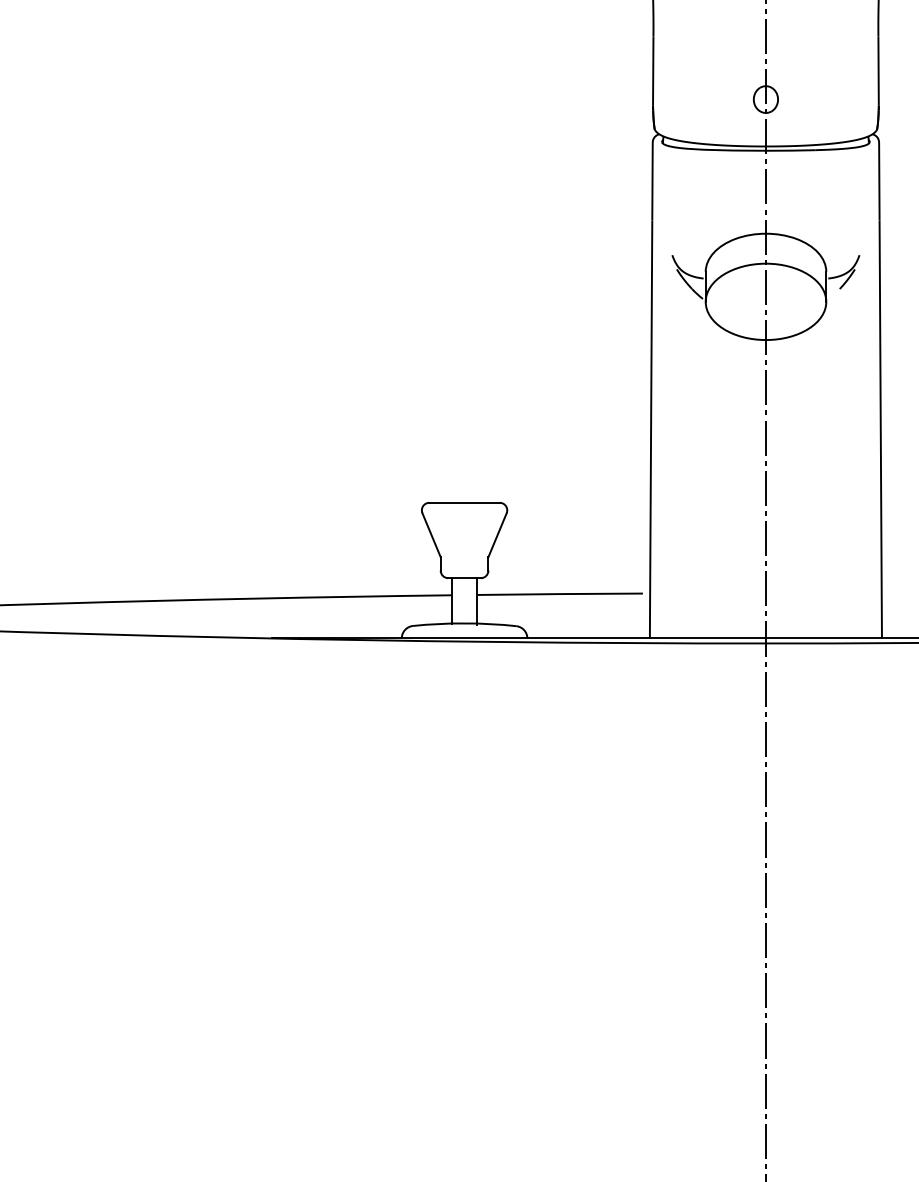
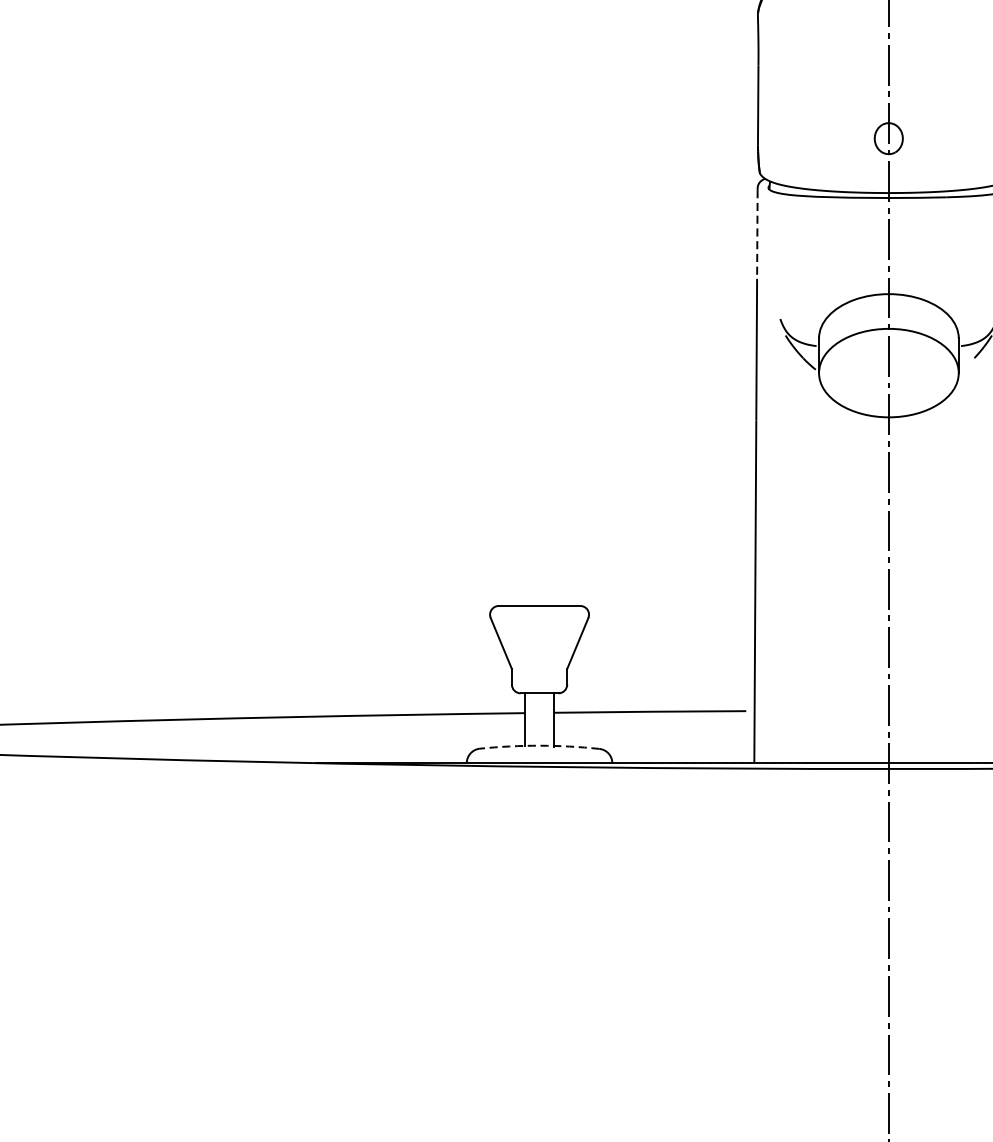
line: (652, 182) -> (757, 234), solid -> dashed
arc: (464, 623) -> (539, 745), solid -> dashed

